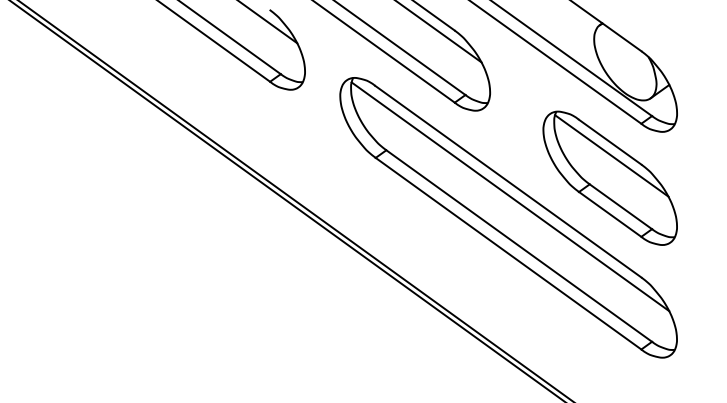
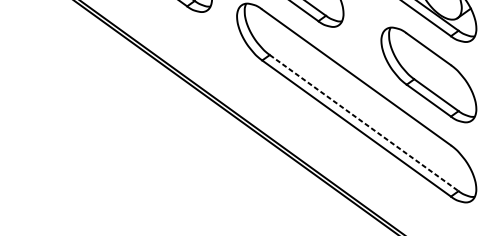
line: (611, 155) -> (429, 58), removed
line: (510, 196) -> (358, 87), removed
line: (519, 246) -> (364, 123), solid -> dashed

